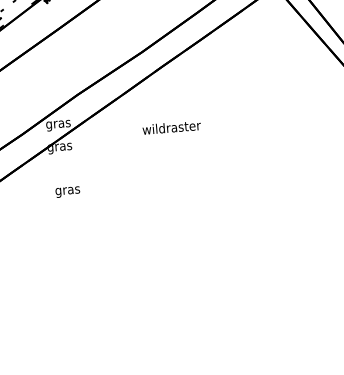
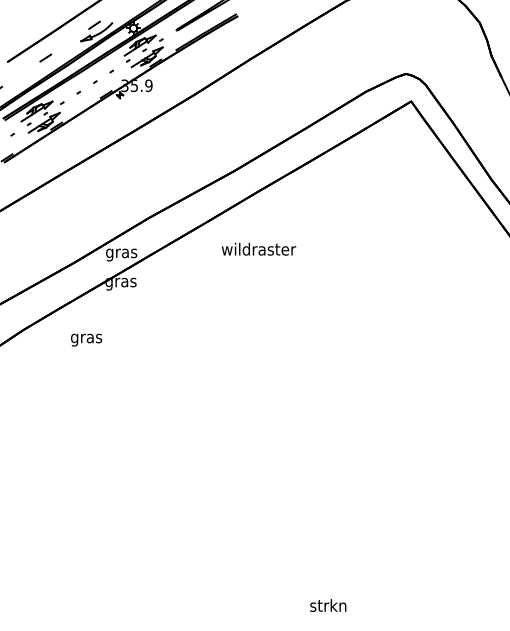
text: (171, 127) -> (258, 248), moved
text: (67, 191) -> (86, 339), moved

